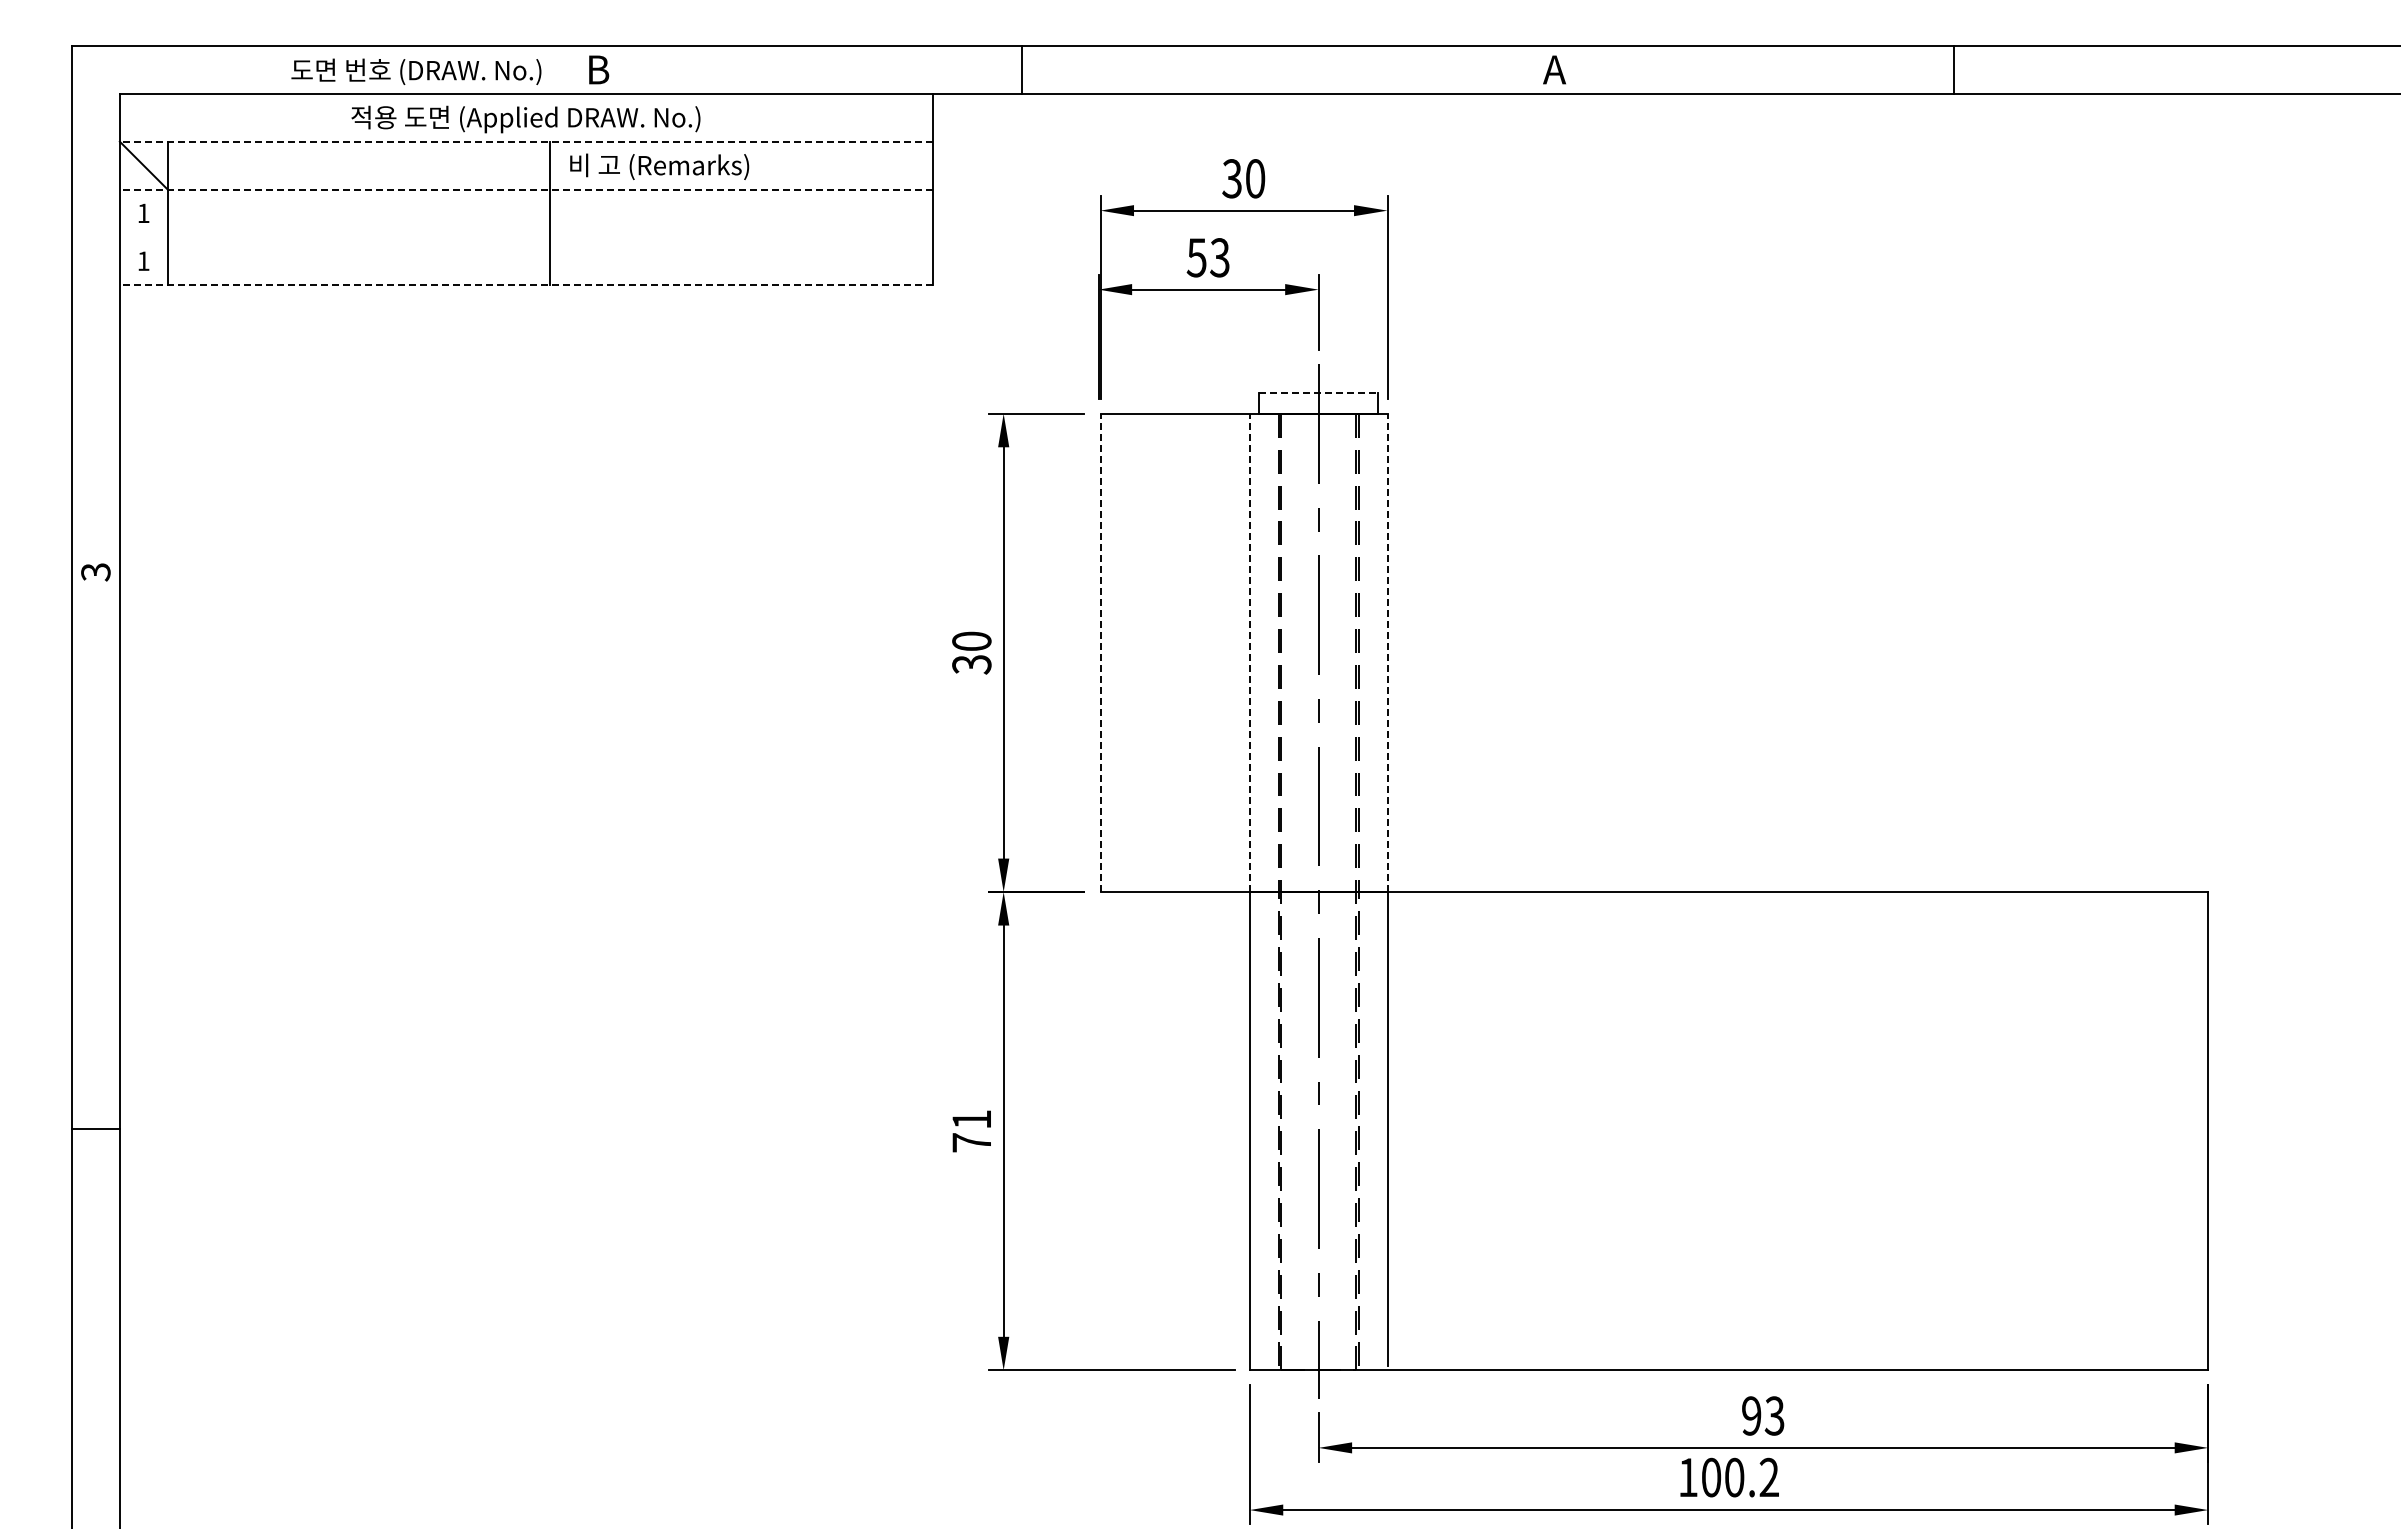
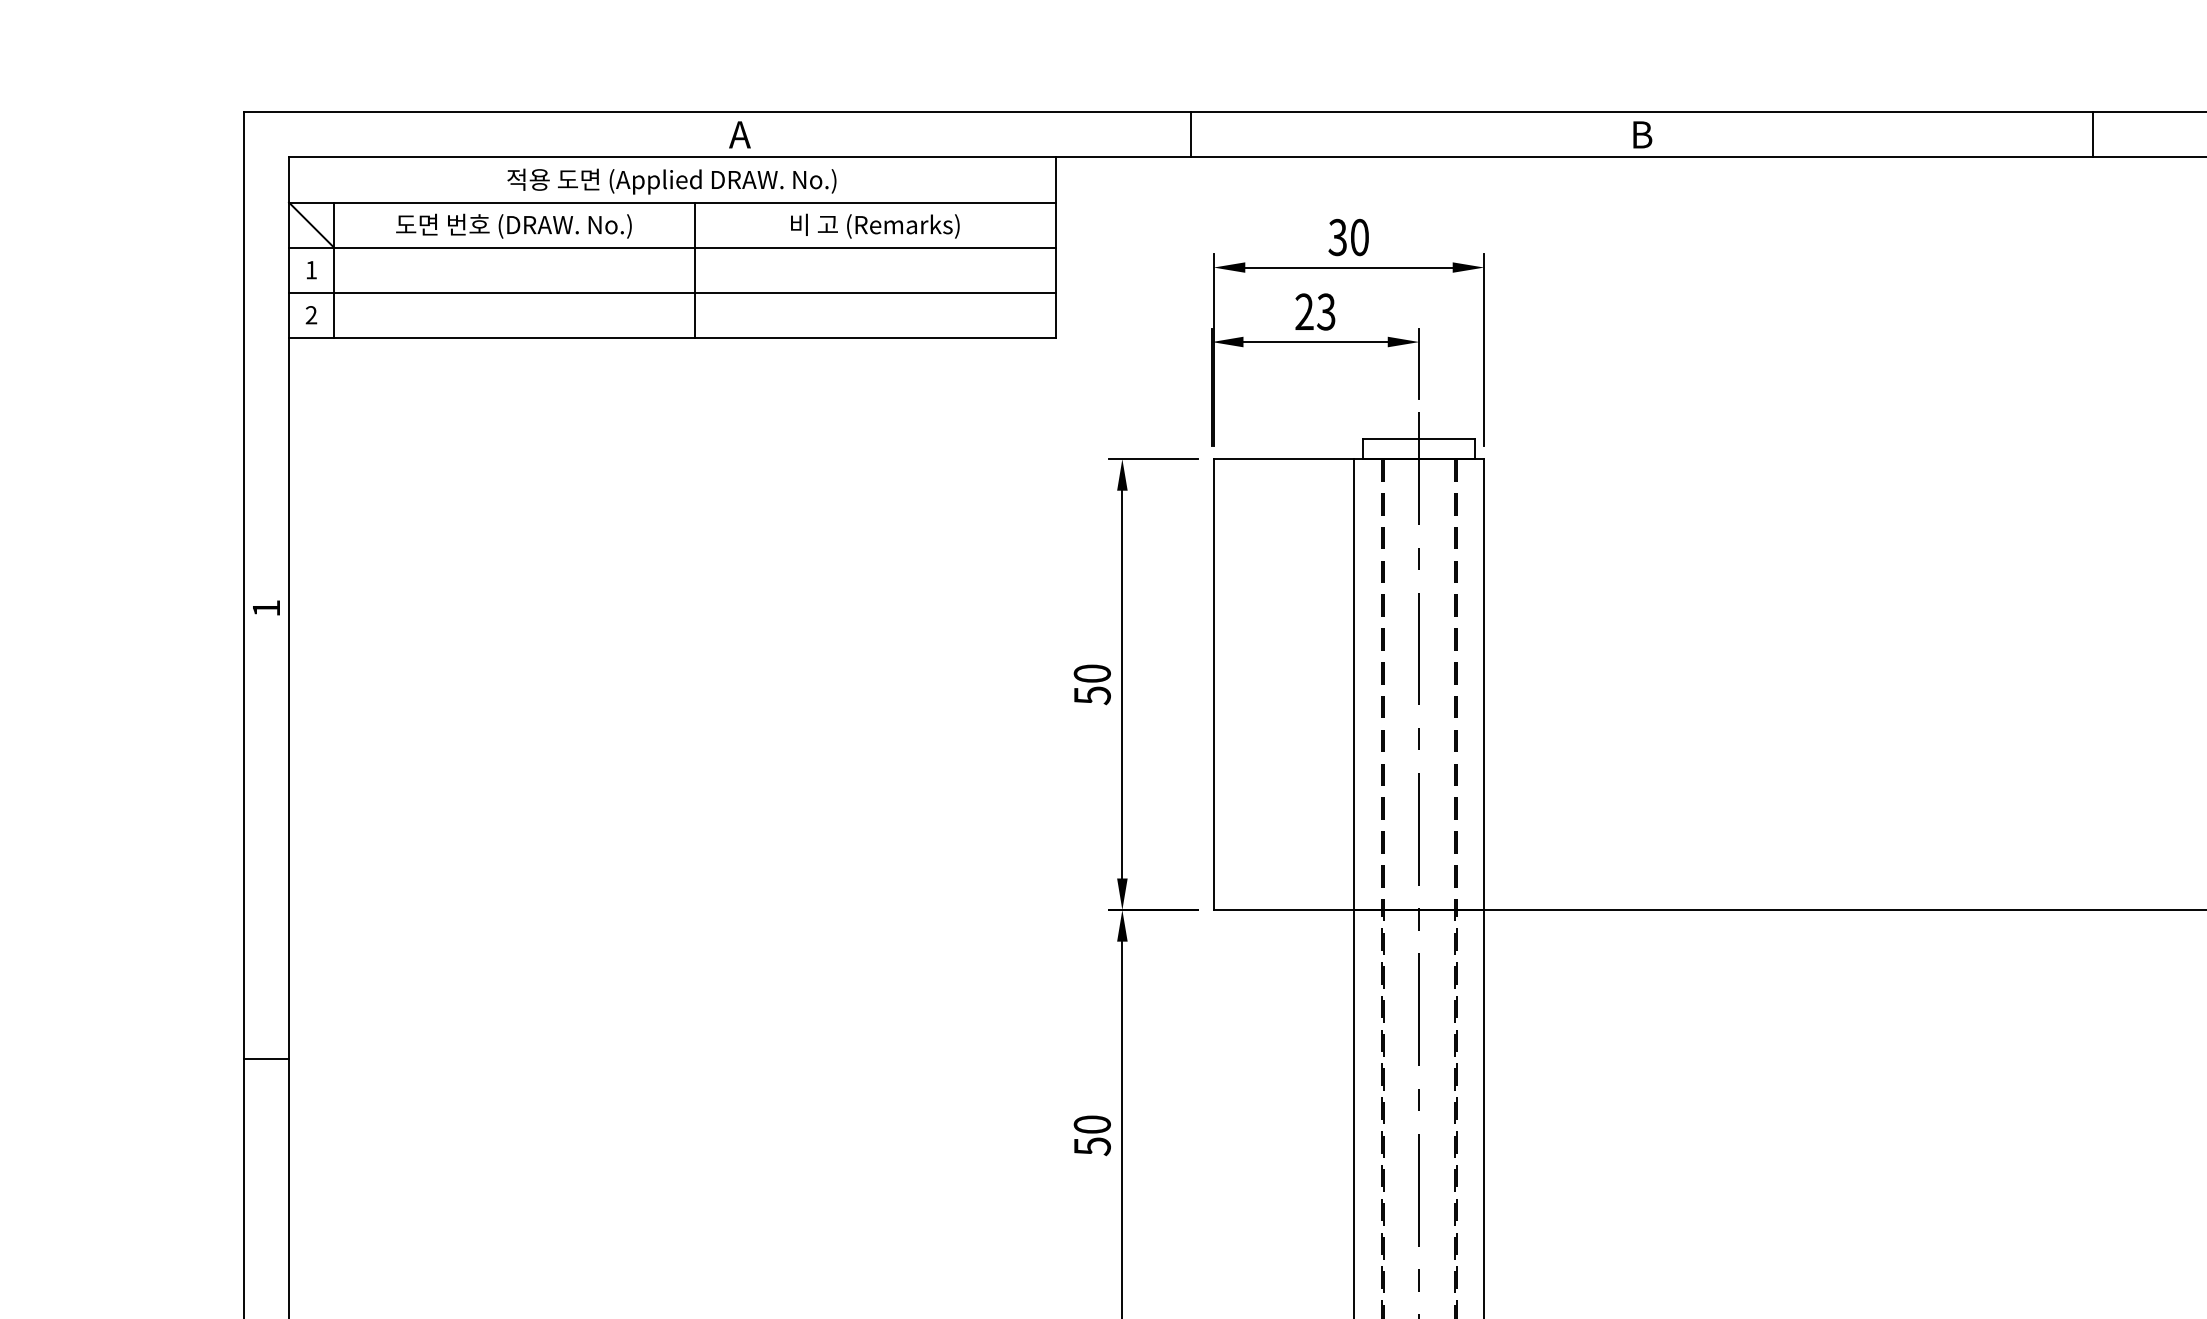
text: (597, 69) -> (739, 134), B -> A
line: (1022, 69) -> (1191, 134), moved
text: (1554, 69) -> (1641, 134), A -> B
line: (1953, 69) -> (2092, 134), moved
text: (416, 71) -> (514, 225), moved
line: (526, 141) -> (672, 202), dashed -> solid
text: (659, 166) -> (875, 225), moved
line: (526, 189) -> (672, 247), dashed -> solid
line: (525, 237) -> (671, 292), added
text: (1196, 257) -> (1304, 311), 53 -> 23
text: (143, 260) -> (311, 314), 1 -> 2
line: (526, 285) -> (672, 338), dashed -> solid
line: (1319, 392) -> (1420, 439), dashed -> solid
text: (95, 572) -> (266, 608), 3 -> 1
line: (1100, 652) -> (1213, 684), dashed -> solid
line: (1249, 652) -> (1354, 684), dashed -> solid
line: (1387, 652) -> (1484, 684), dashed -> solid
text: (971, 664) -> (1092, 695), 30 -> 50
line: (95, 1129) -> (266, 1059), moved
text: (971, 1131) -> (1092, 1135), 71 -> 50

